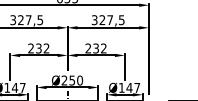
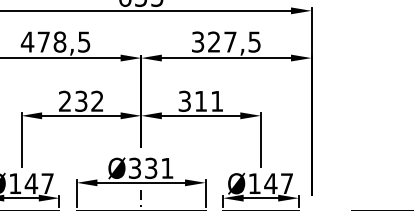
text: (20, 20) -> (42, 42), 327,5 -> 478,5
text: (95, 48) -> (199, 101), 232 -> 311
text: (72, 80) -> (151, 168), Ø250 -> Ø331

